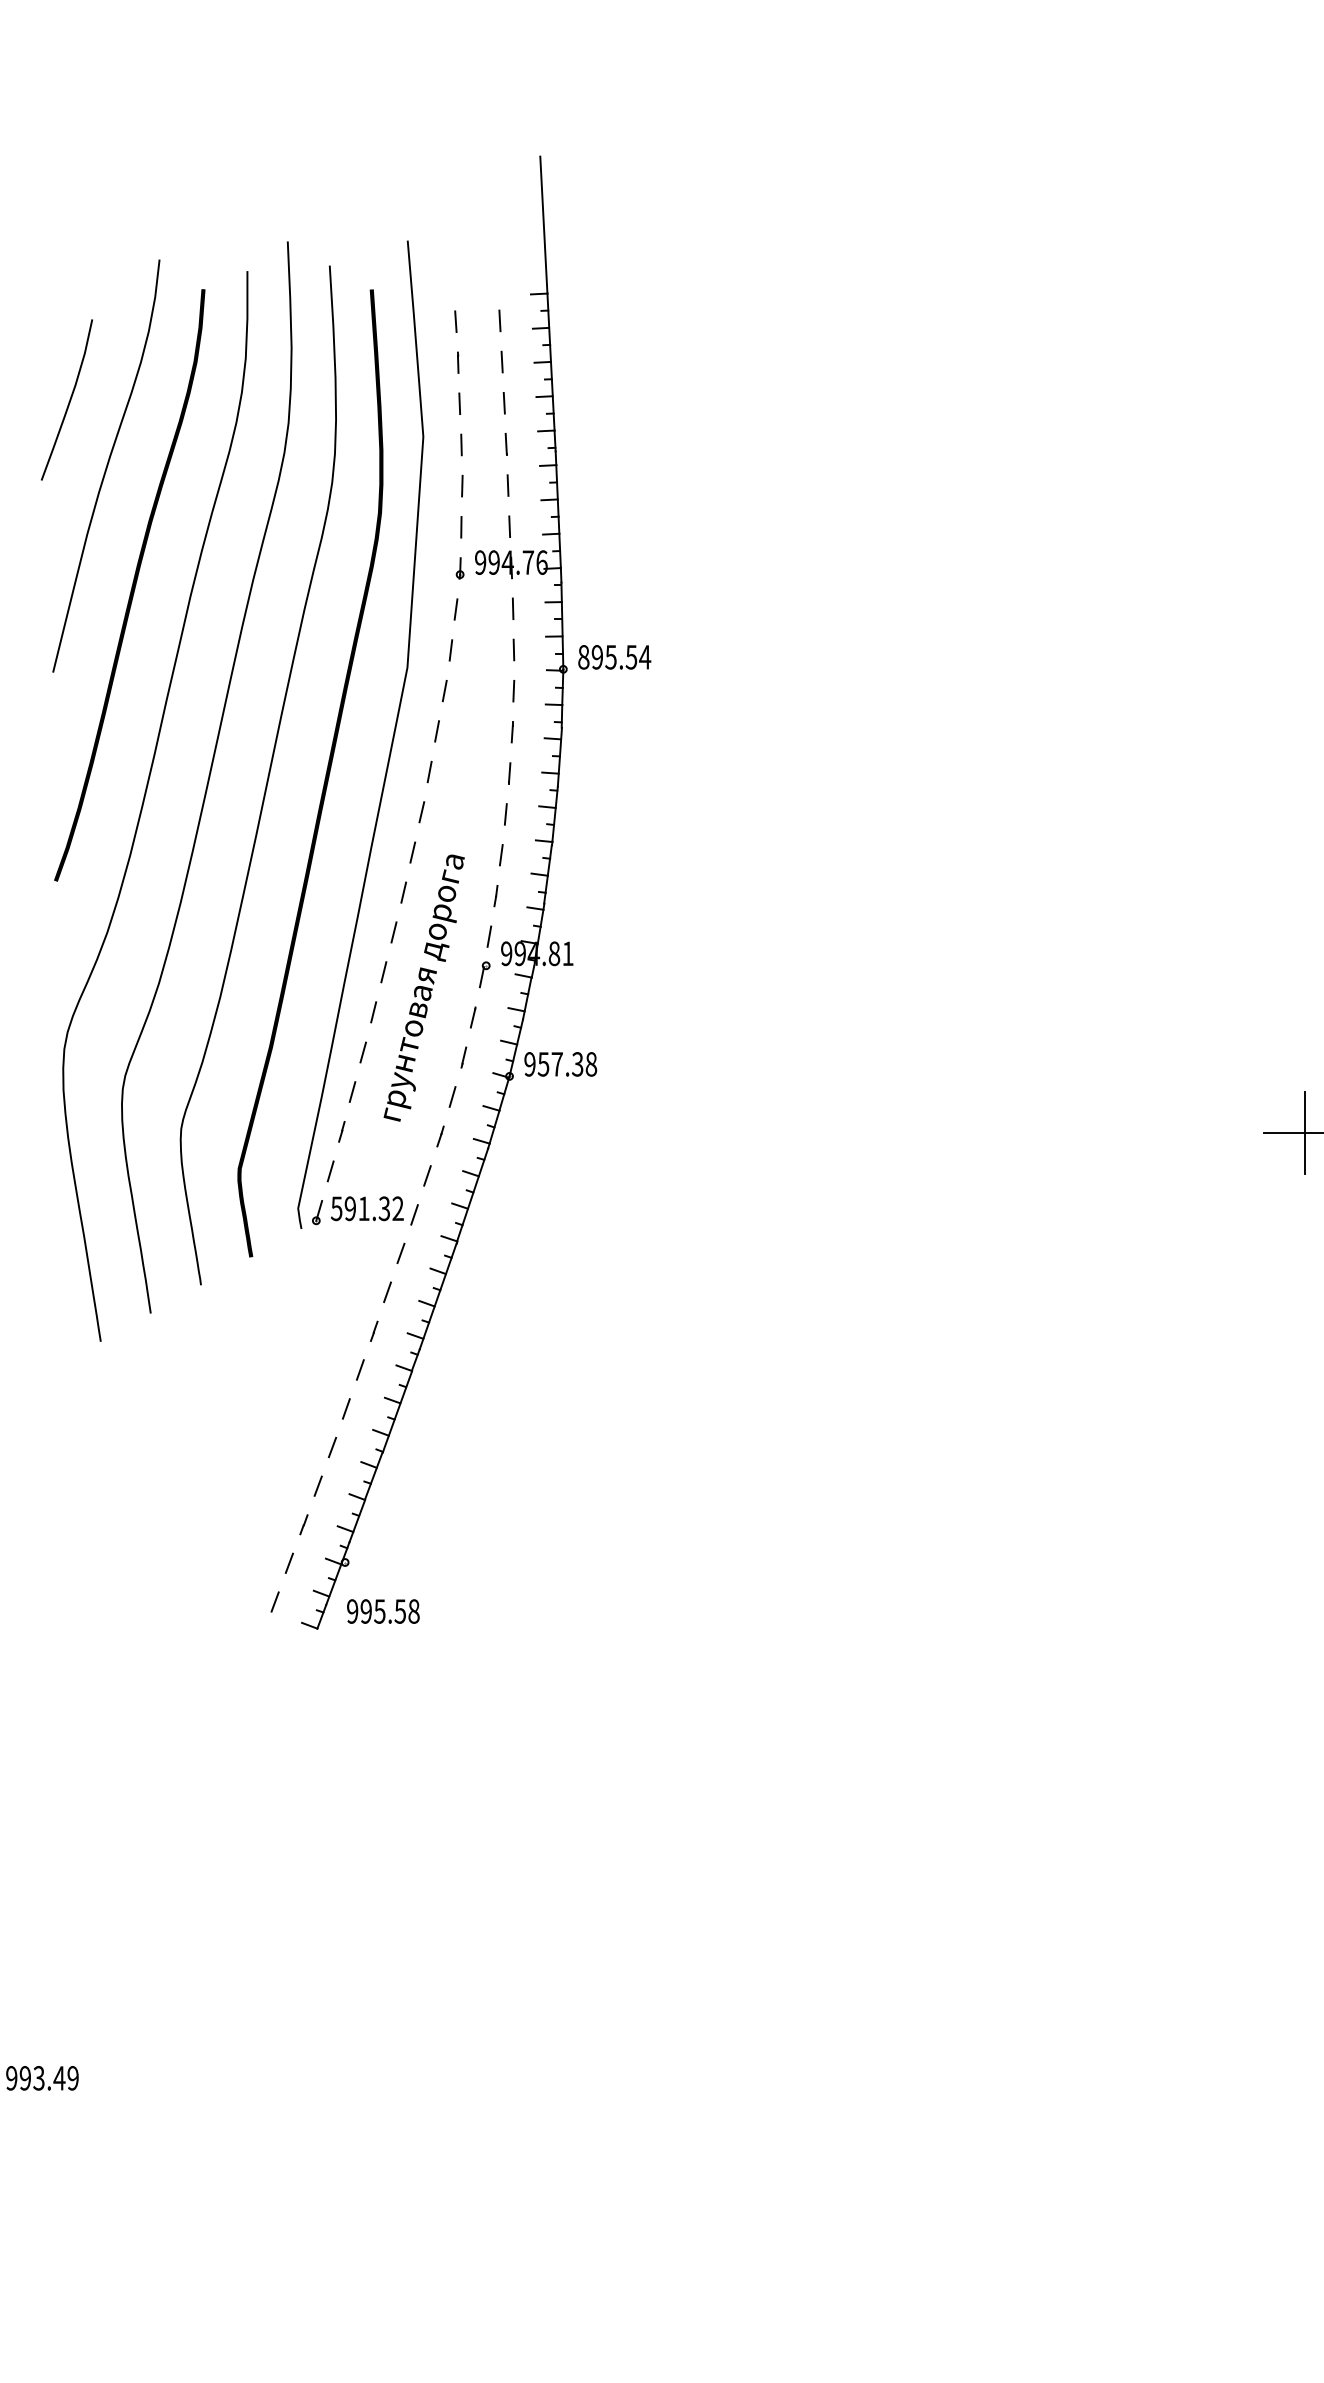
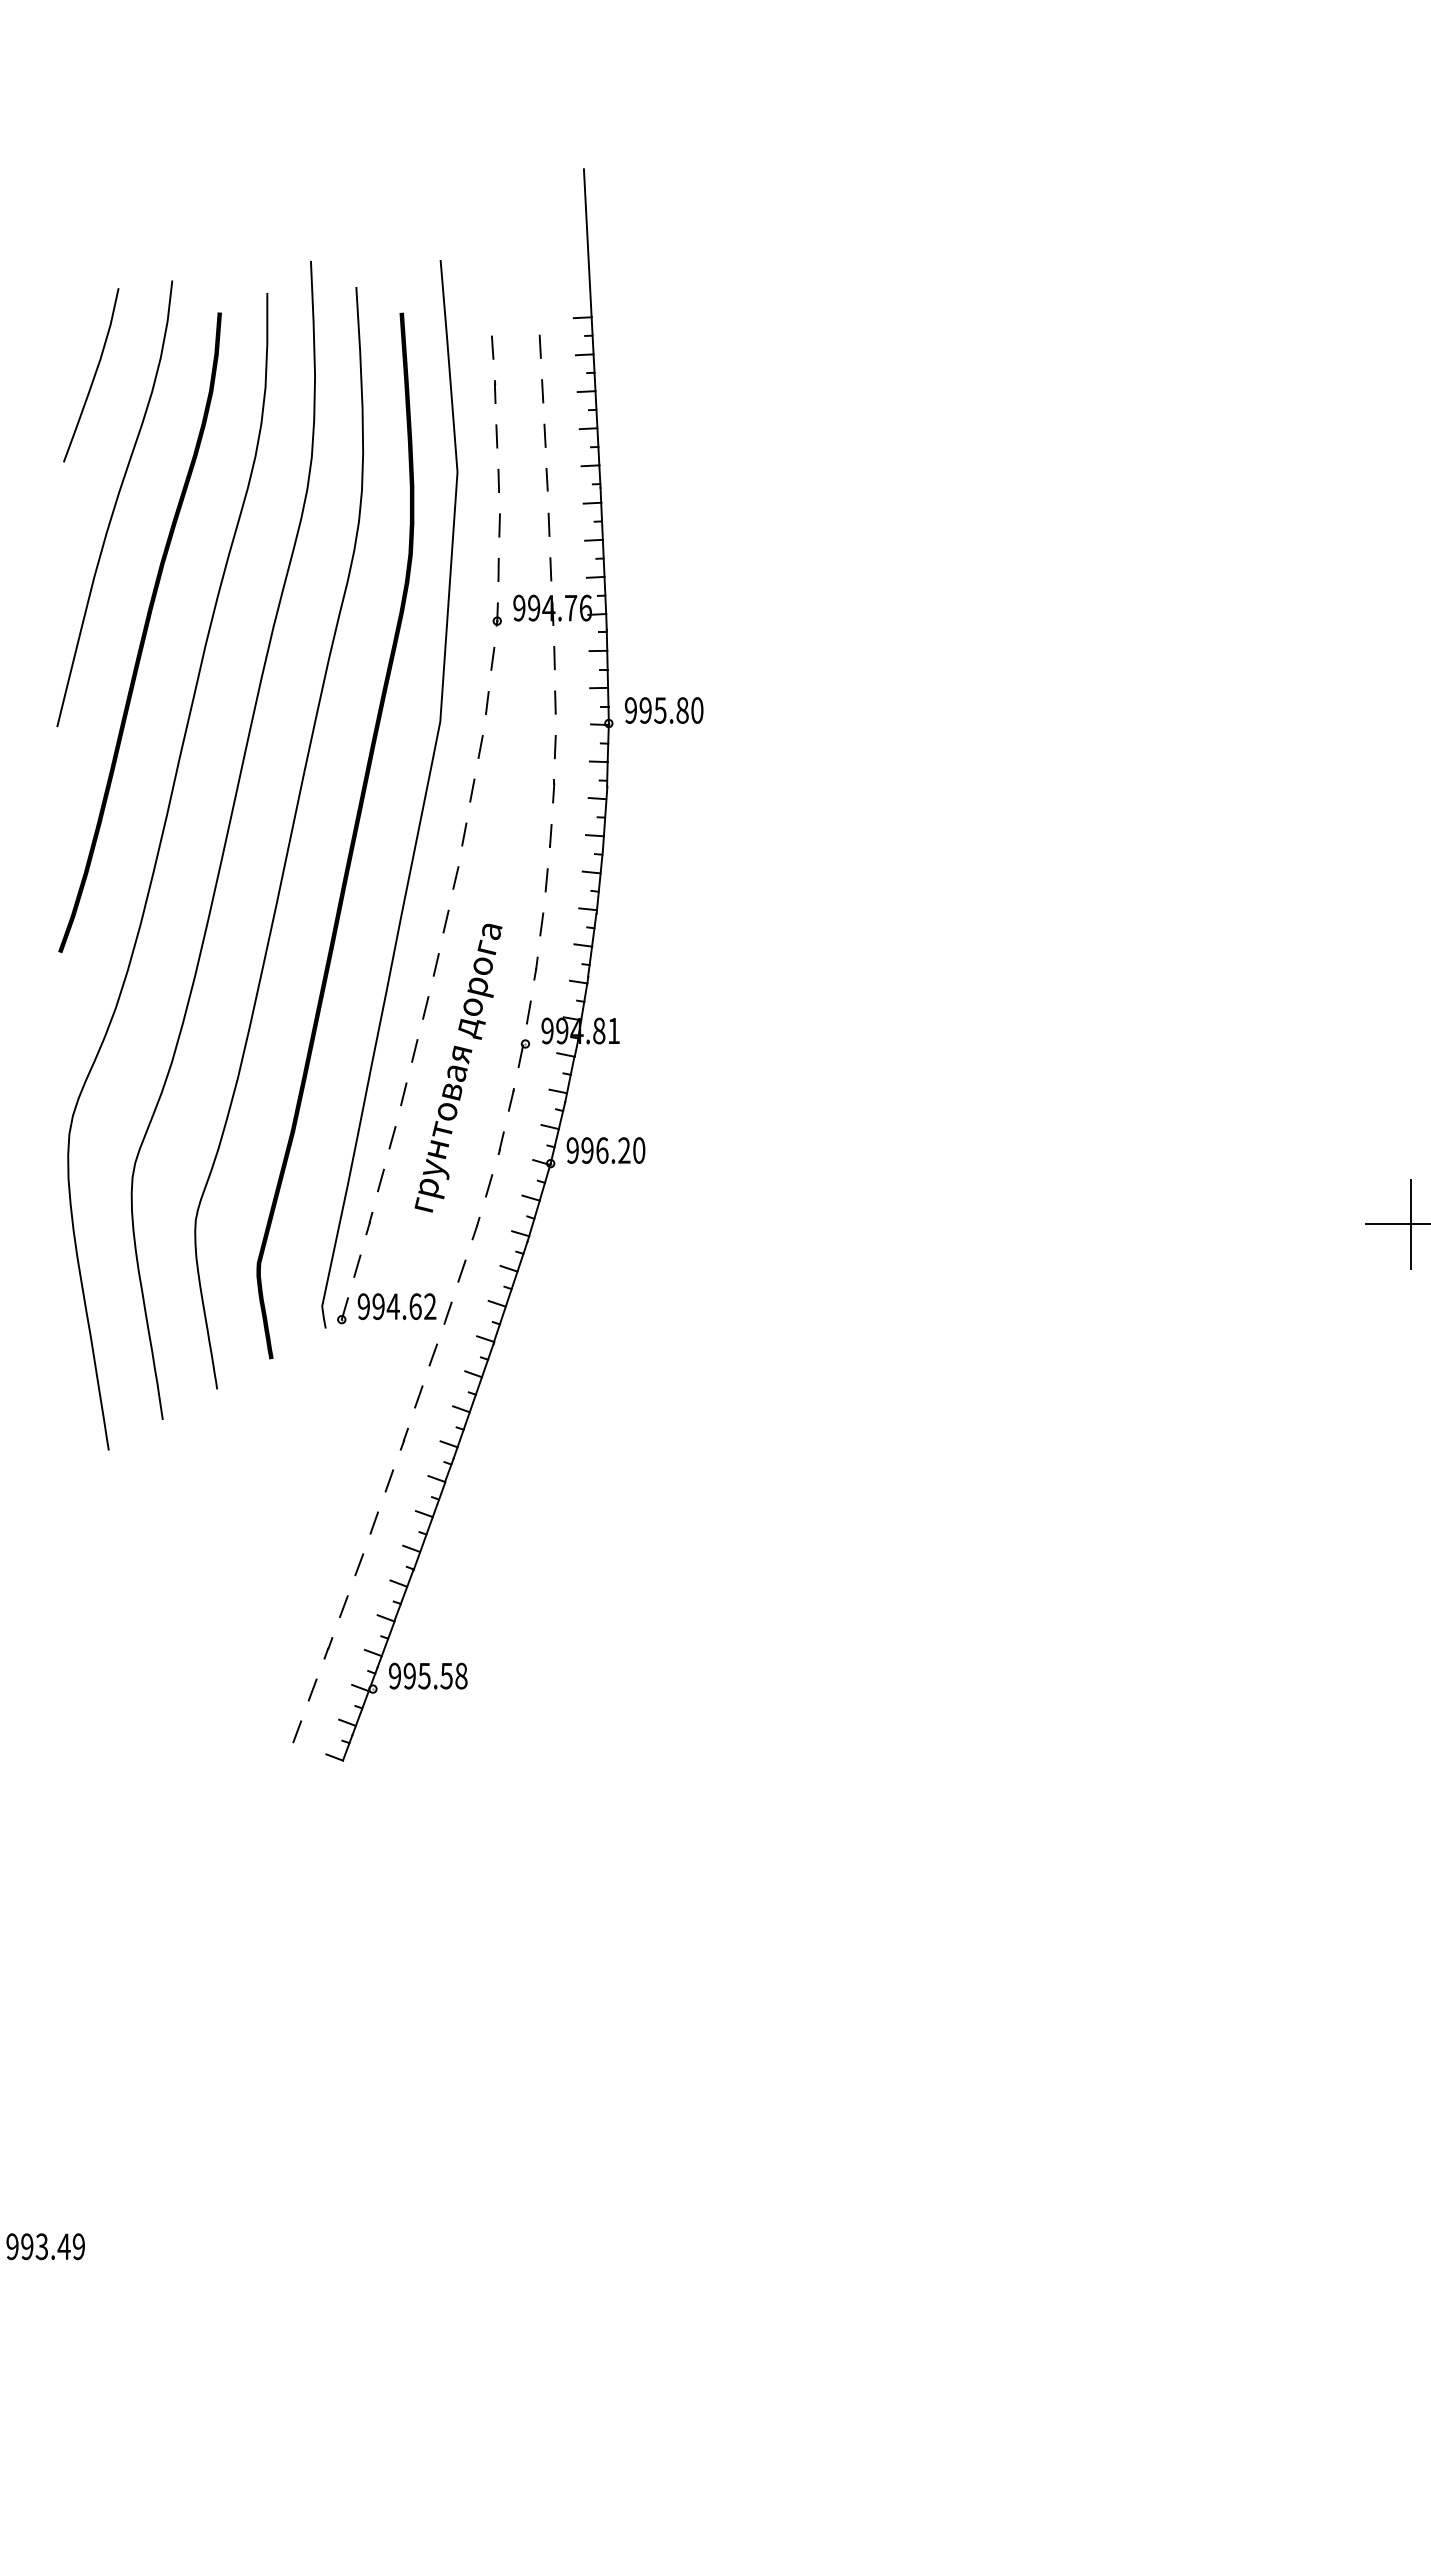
curve: (69, 401) -> (93, 376), moved
text: (613, 657) -> (663, 710), 895.54 -> 995.80
text: (567, 1064) -> (613, 1150), 957.38 -> 996.20
text: (360, 1208) -> (389, 1306), 591.32 -> 994.62
text: (383, 1610) -> (428, 1675), moved

